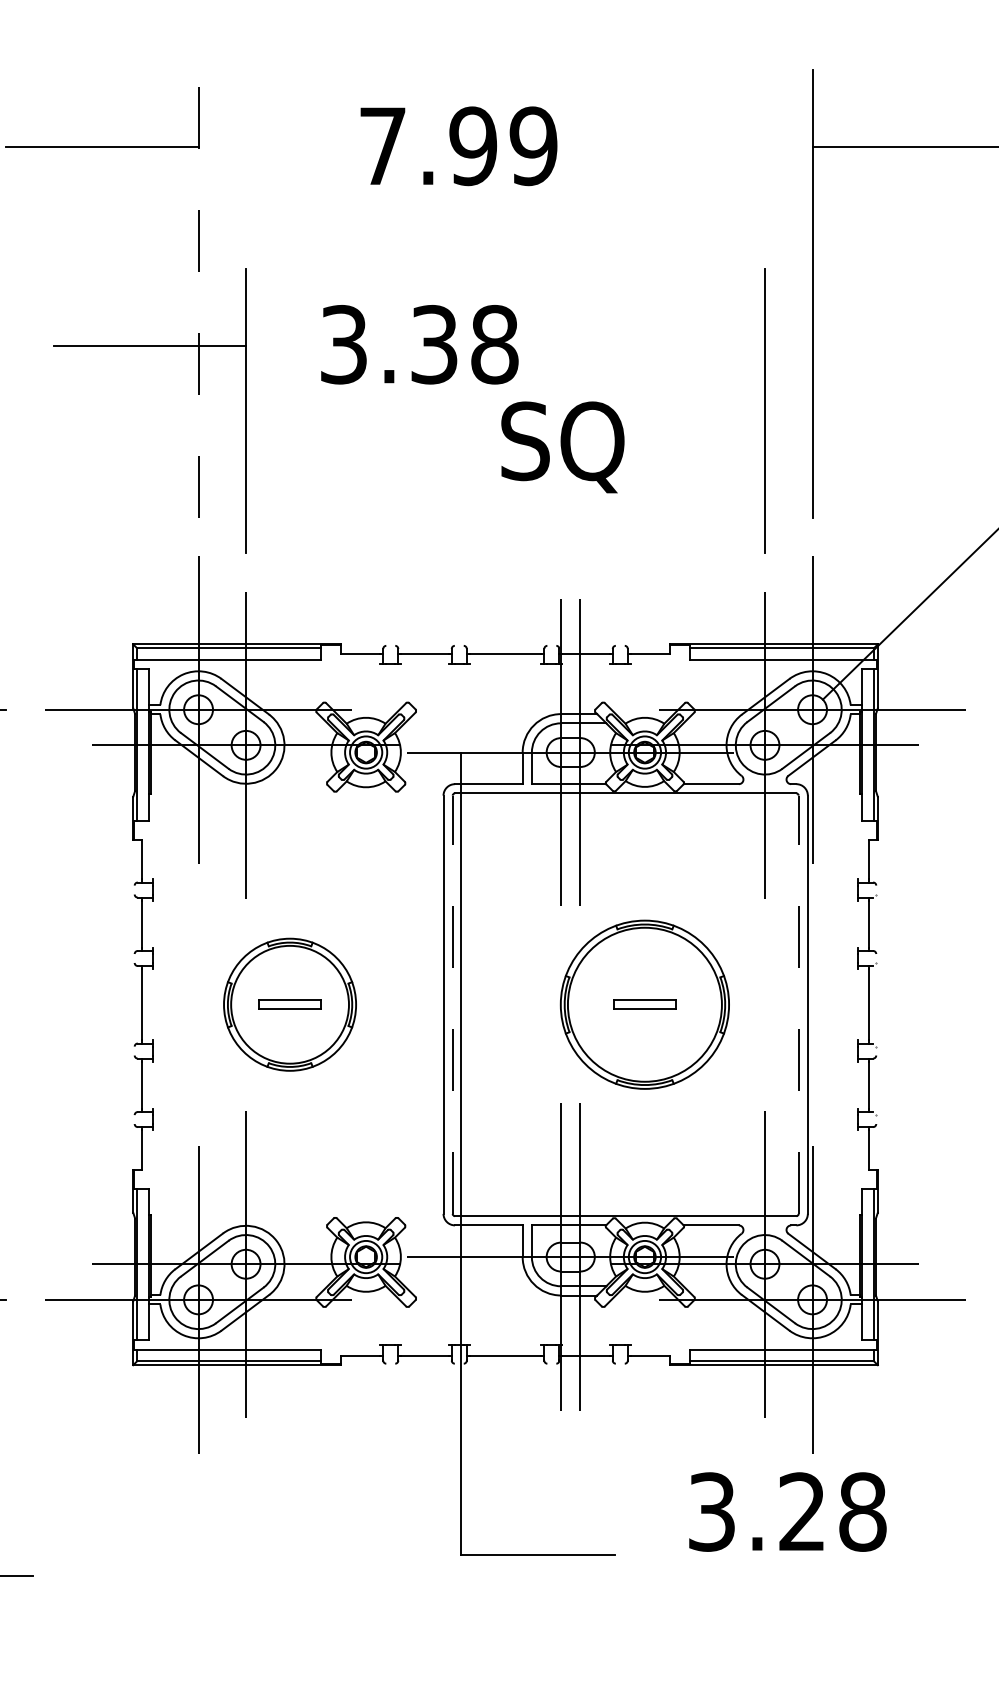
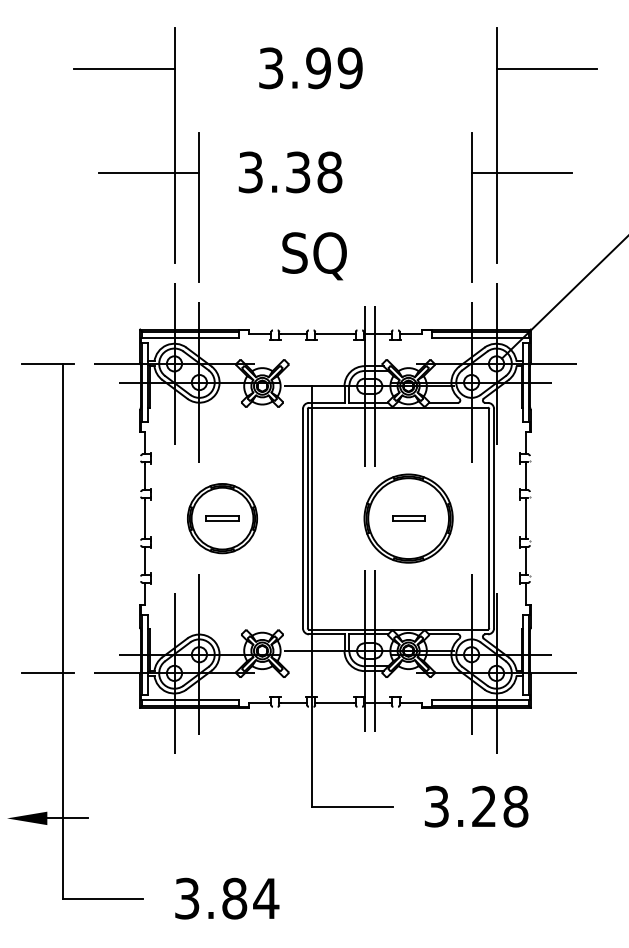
text: (383, 146) -> (271, 68), 7.99 -> 3.99
line: (198, 293) -> (174, 145), dashed -> solid
line: (860, 344) -> (521, 172), added
text: (562, 447) -> (314, 256), moved
line: (452, 1004) -> (307, 518), dashed -> solid
line: (799, 1004) -> (489, 518), dashed -> solid
text: (787, 1511) -> (476, 806), moved

